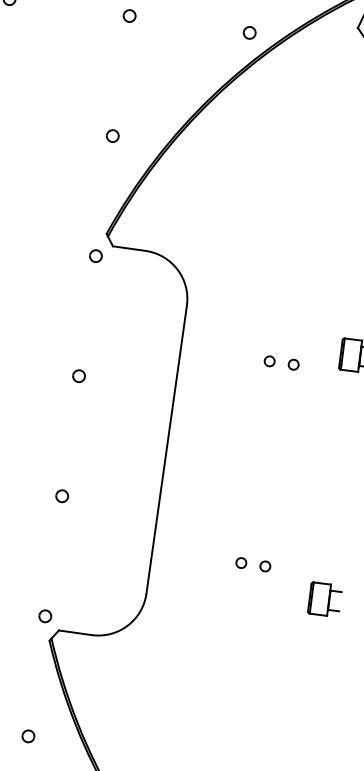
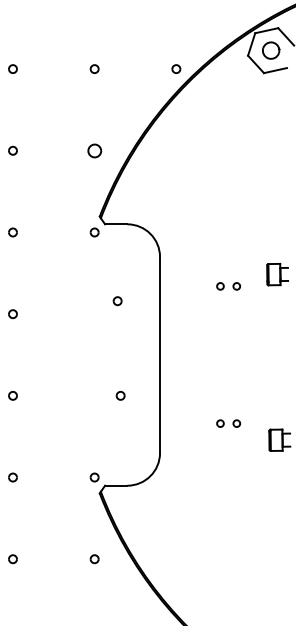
part: (112, 135) -> (94, 150), size x1.6
part: (78, 376) -> (117, 301), moved
part: (62, 495) -> (120, 395), moved

